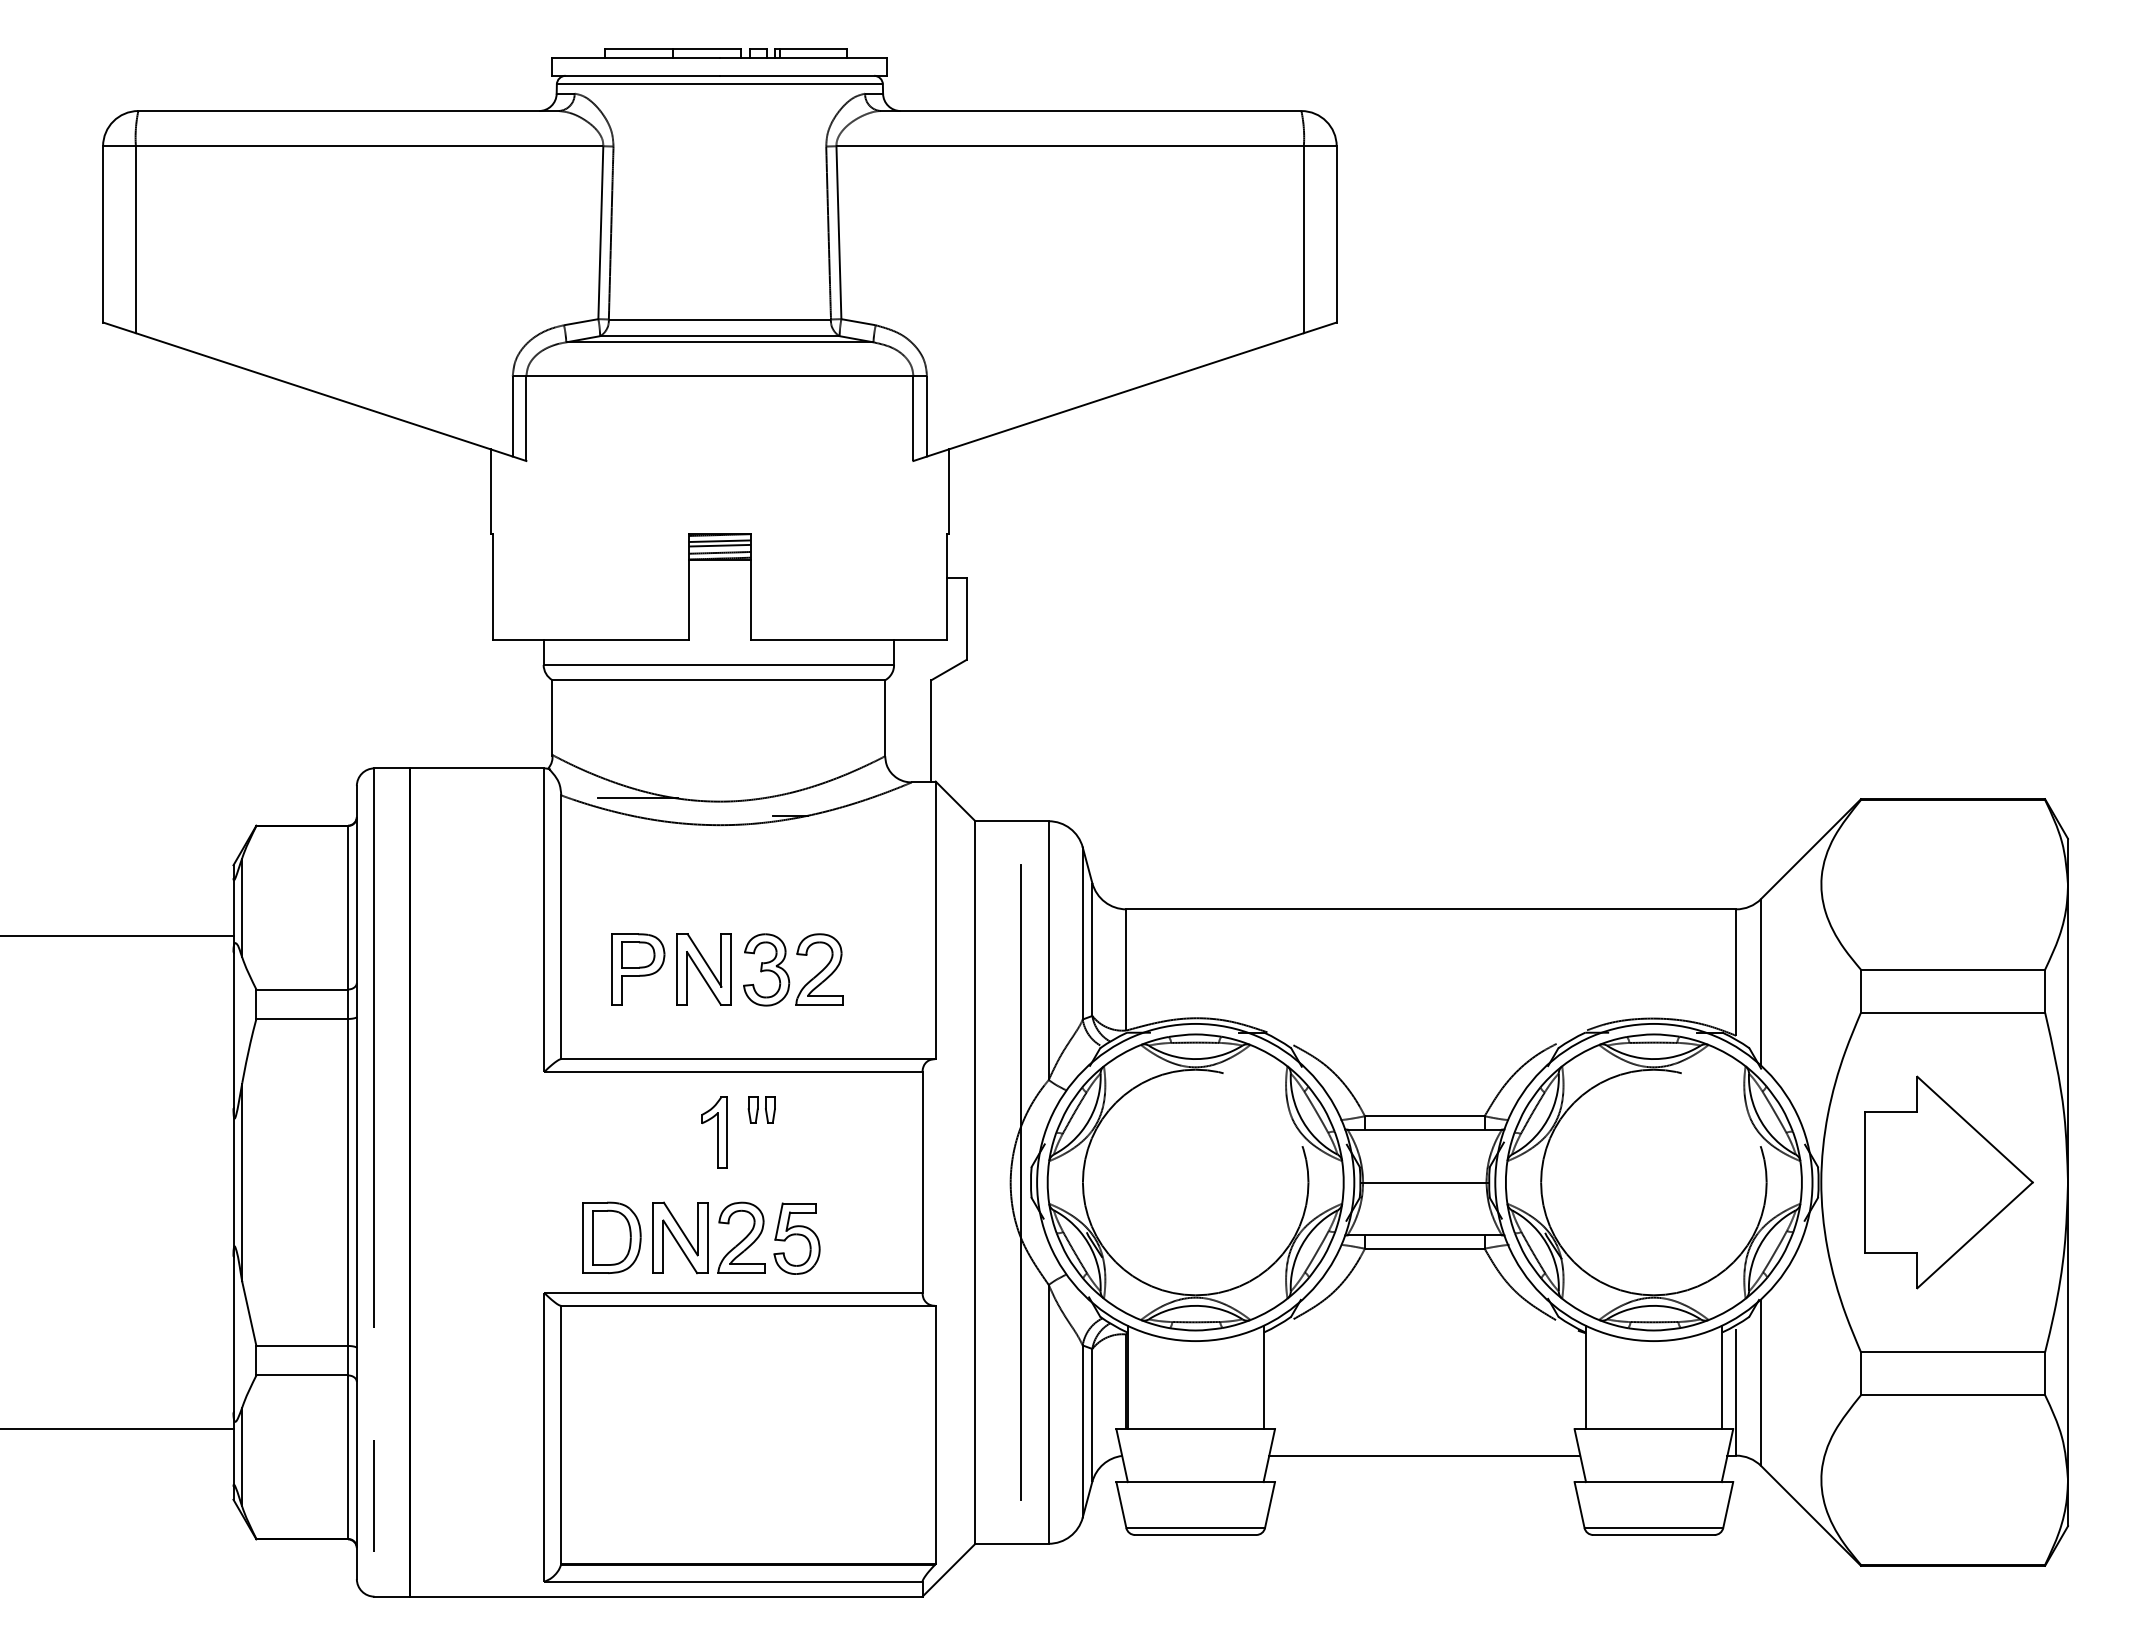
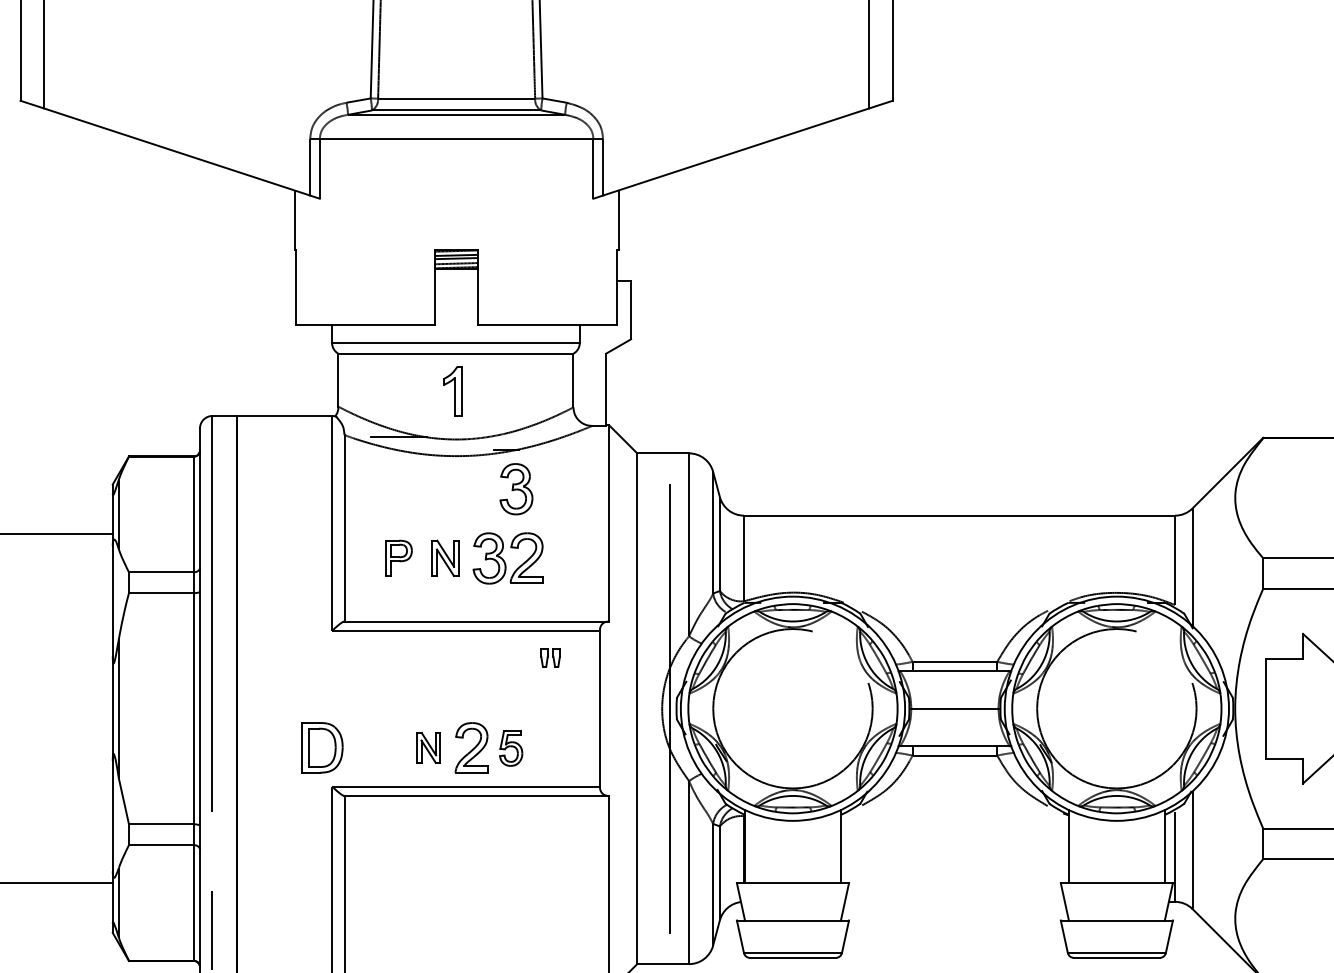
part: (804, 871) -> (516, 488), added
part: (638, 969) -> (399, 558), size x0.7
part: (703, 969) -> (445, 558), size x0.7
part: (761, 1109) -> (550, 657), moved
part: (714, 1132) -> (452, 391), moved
part: (611, 1237) -> (322, 747), moved
part: (680, 1237) -> (428, 747), size x0.6
part: (796, 1238) -> (510, 748), size x0.7
line: (1424, 1455) -> (954, 901), removed

